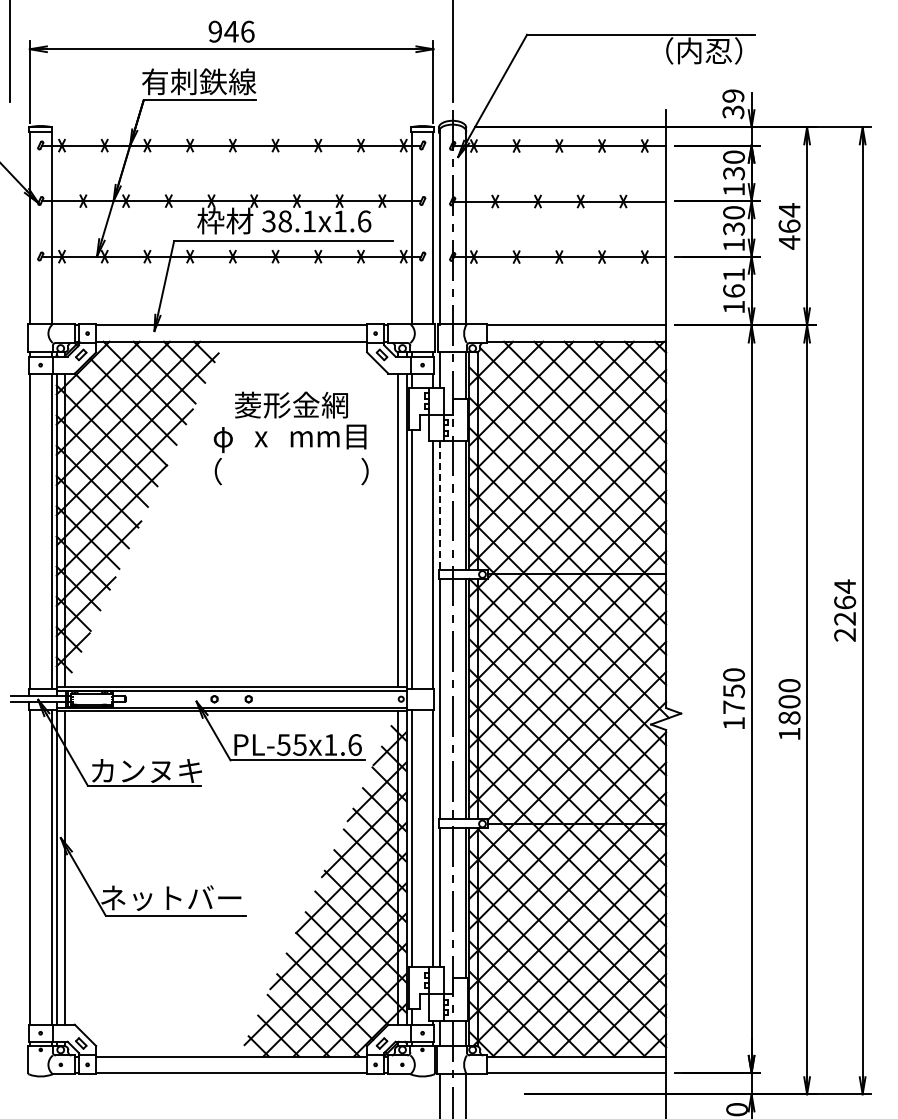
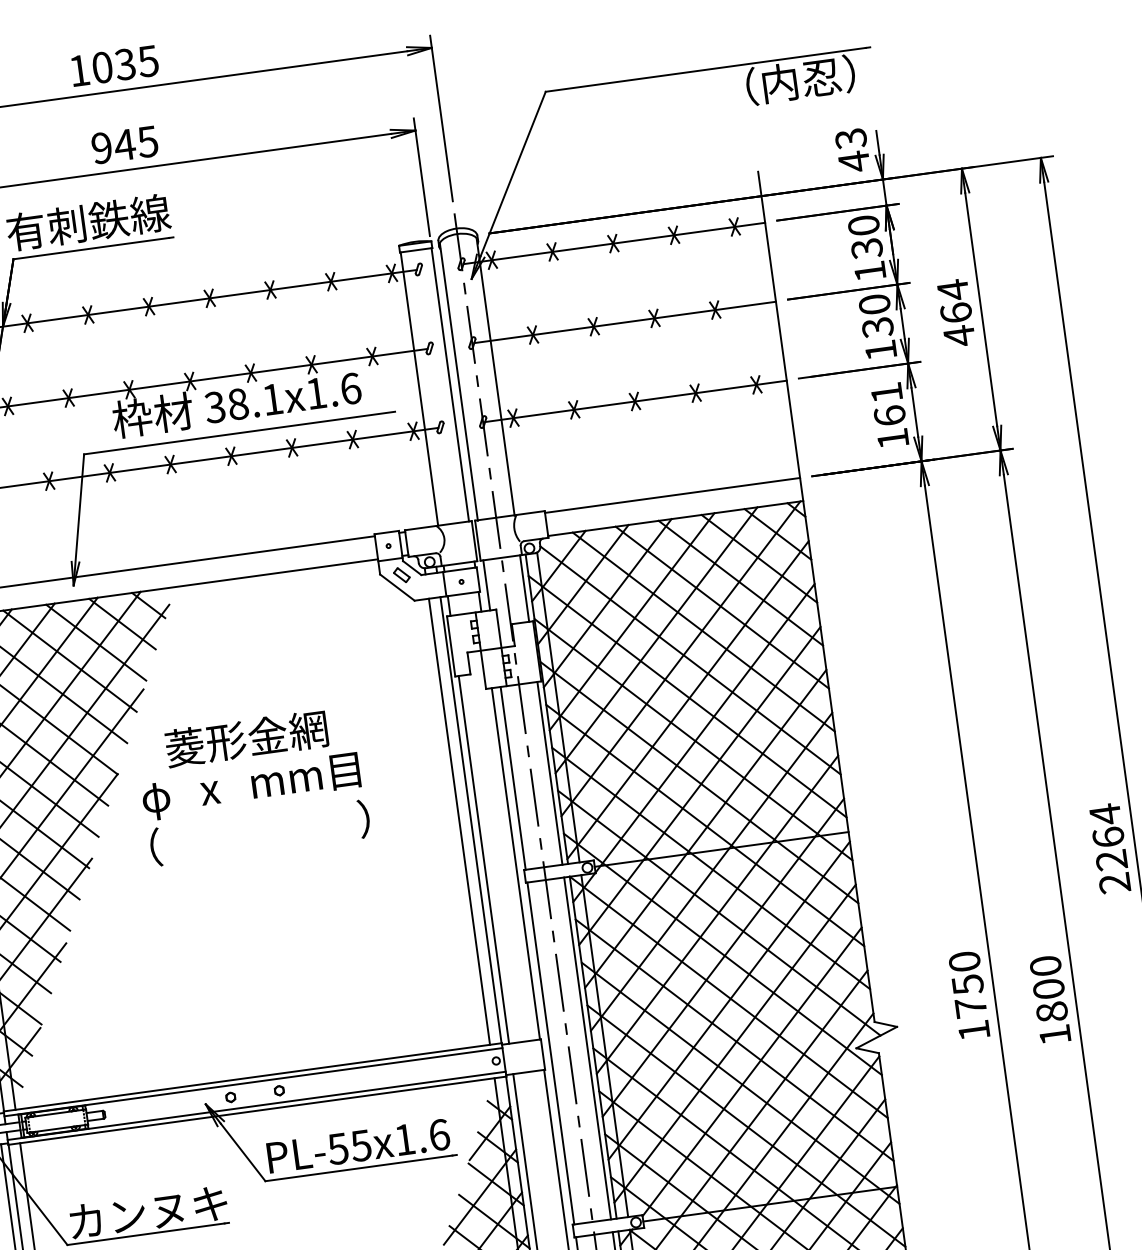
text: (247, 31) -> (147, 141), 946 -> 945
text: (733, 104) -> (852, 150), 39 -> 43
text: (290, 438) -> (251, 786), moved
line: (439, 506) -> (513, 779), dashed -> solid

